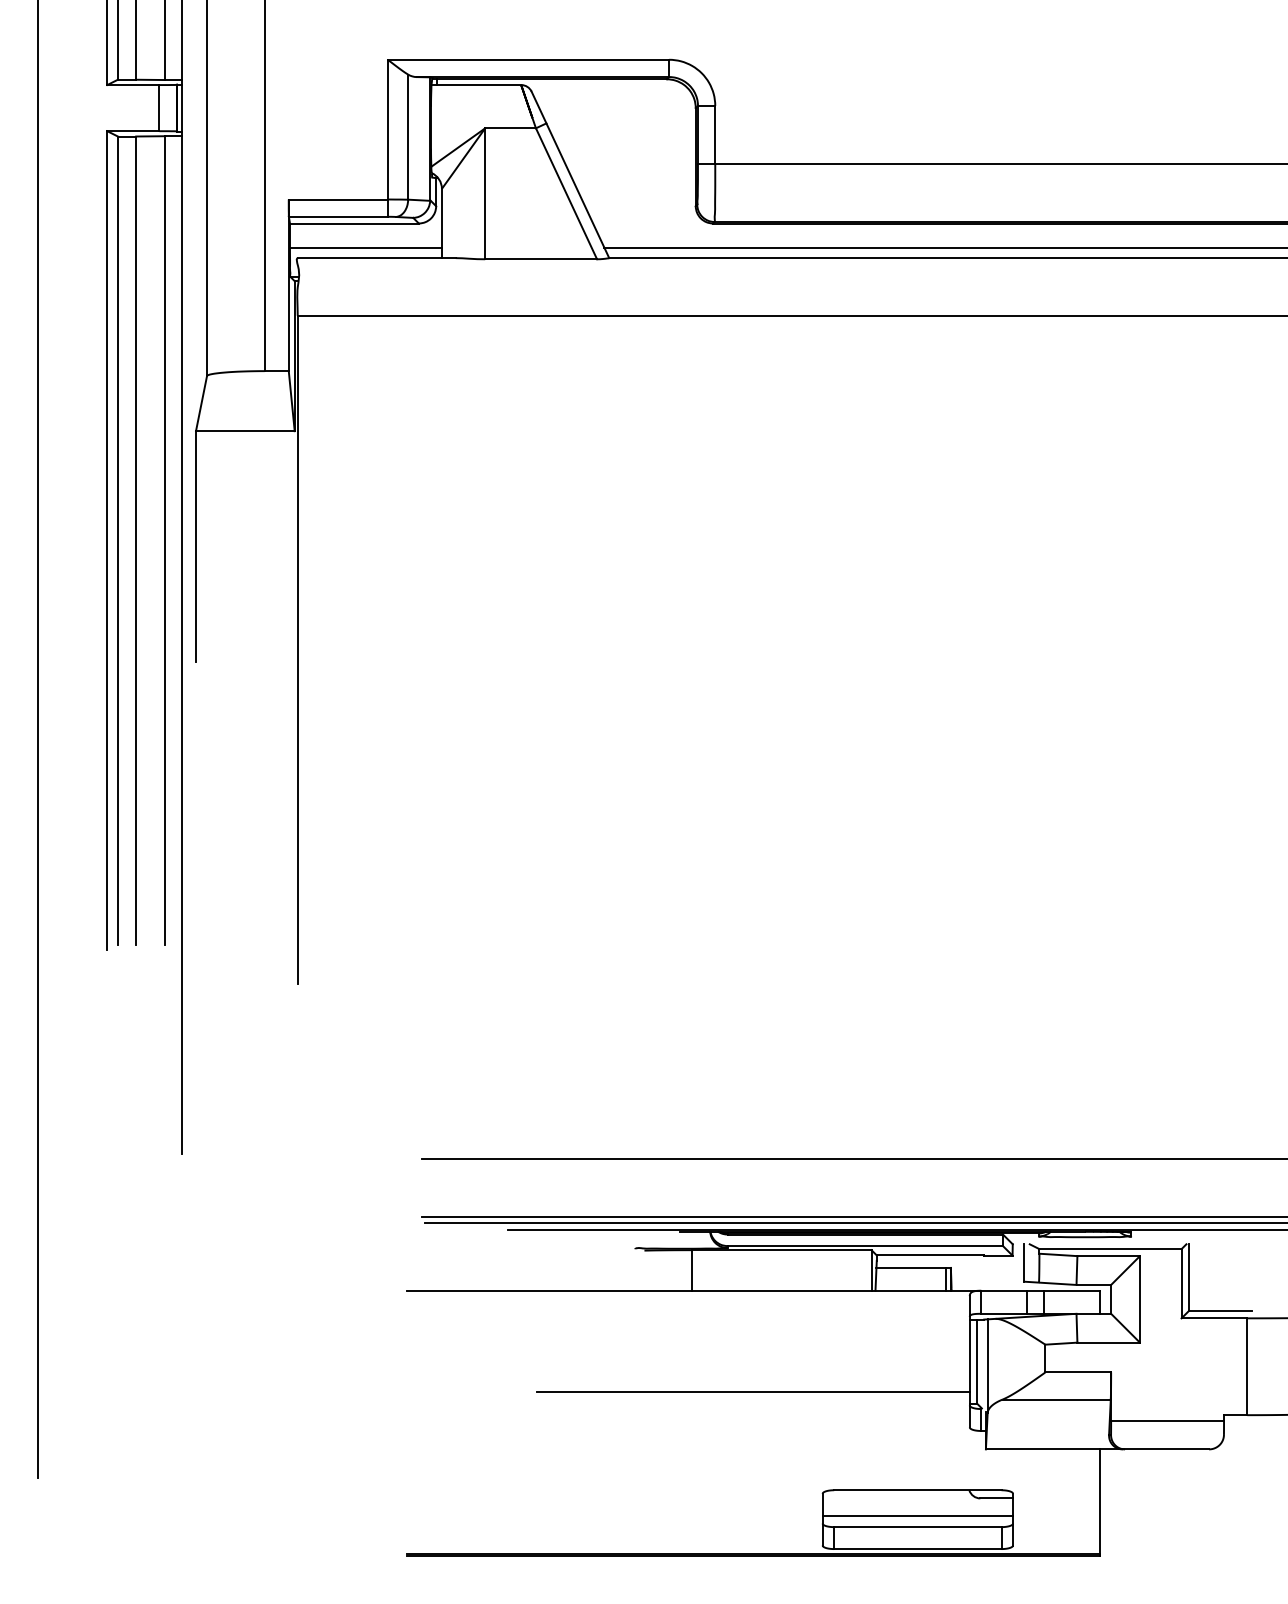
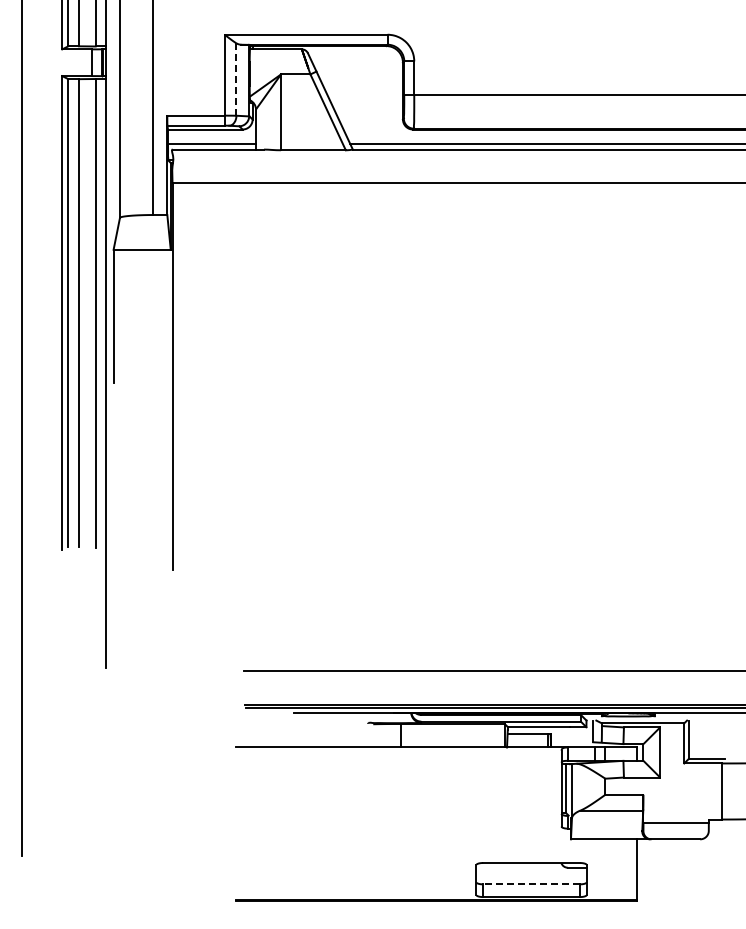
line: (408, 138) -> (236, 80), solid -> dashed
line: (753, 1392) -> (436, 806), removed
line: (917, 1515) -> (531, 877), removed
line: (917, 1527) -> (531, 884), solid -> dashed

